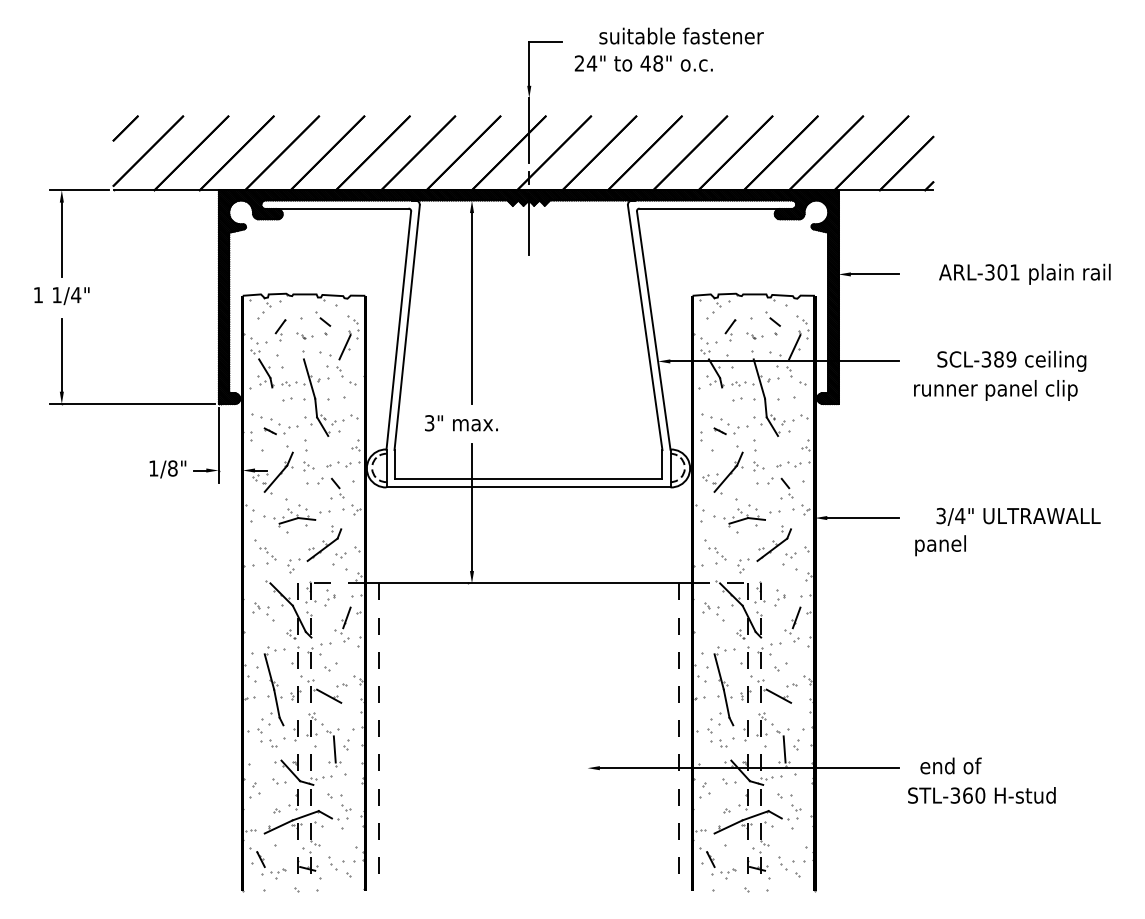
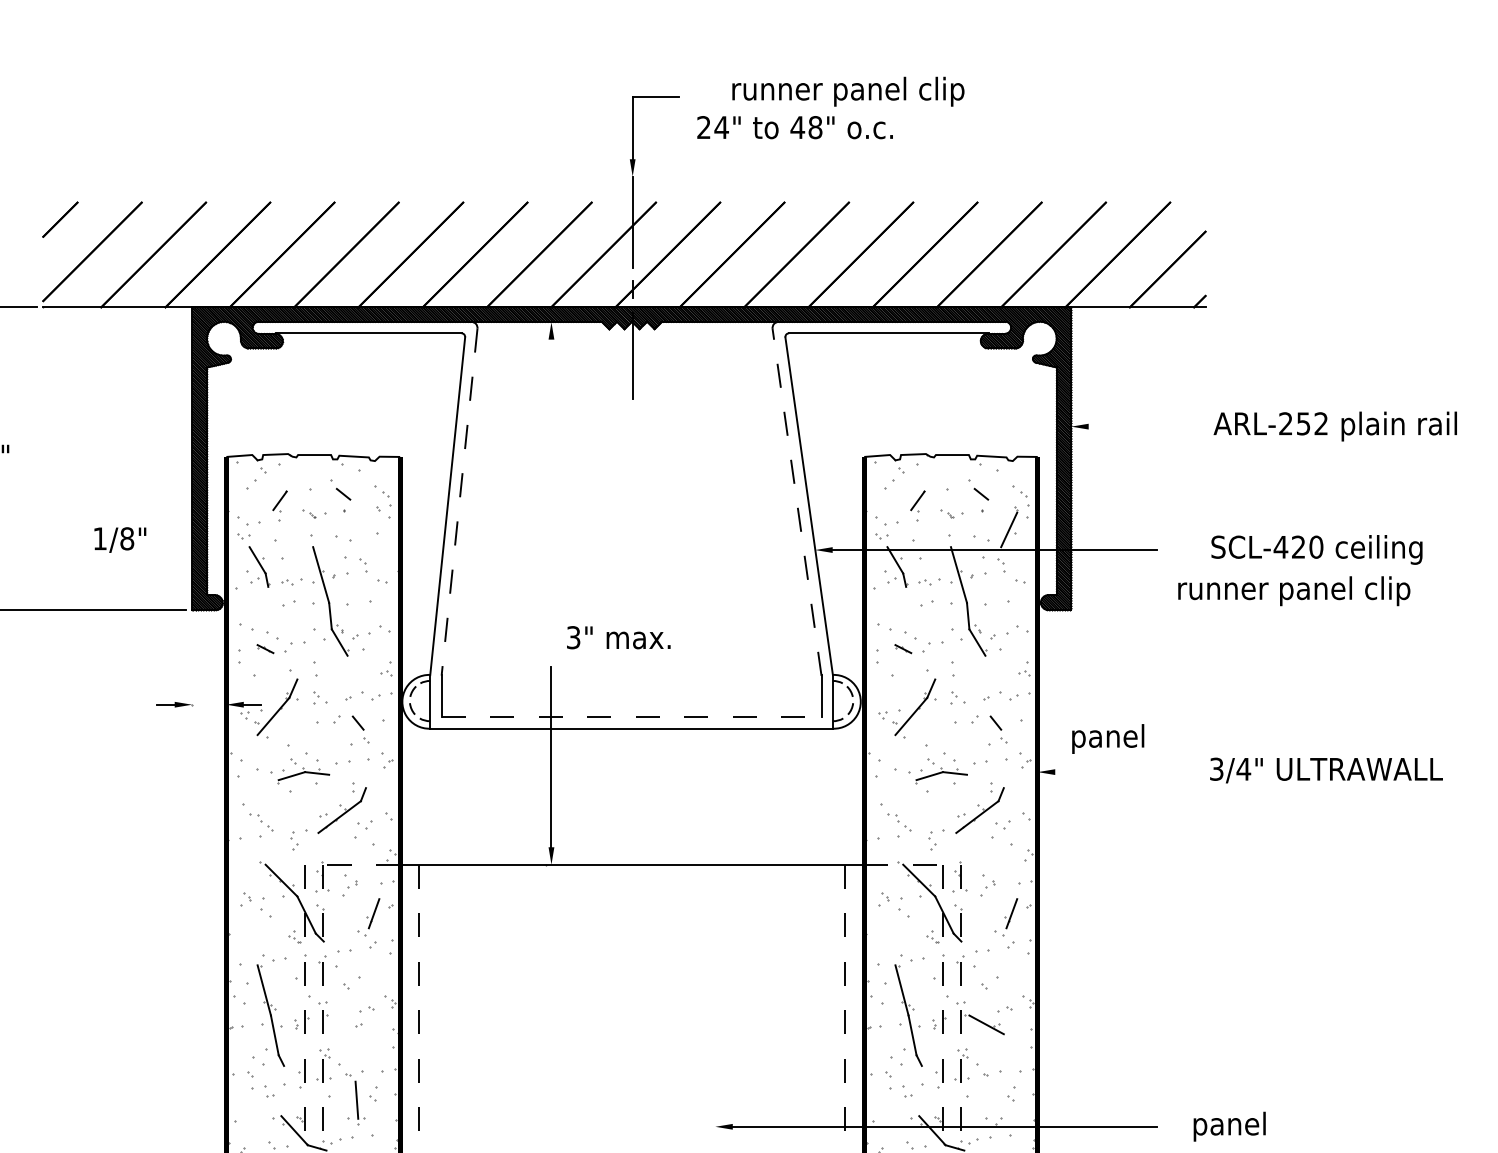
text: (681, 37) -> (848, 90), suitable fastener -> runner panel clip
text: (1002, 272) -> (1303, 423), ARL-301 -> ARL-252
line: (874, 274) -> (1122, 426), removed
line: (472, 308) -> (552, 474), removed
line: (645, 327) -> (797, 501), solid -> dashed
line: (407, 328) -> (459, 503), solid -> dashed
line: (344, 347) -> (370, 530), removed
text: (998, 359) -> (1298, 547), SCL-389 -> SCL-420
text: (461, 423) -> (618, 638), moved
line: (218, 445) -> (191, 669), removed
text: (167, 469) -> (119, 540), moved
line: (528, 479) -> (631, 717), solid -> dashed
line: (863, 518) -> (1106, 772), removed
text: (940, 545) -> (1108, 738), moved
line: (329, 695) -> (349, 1023), removed
line: (784, 749) -> (994, 1100), removed
text: (950, 767) -> (1229, 1125), end of -> panel

